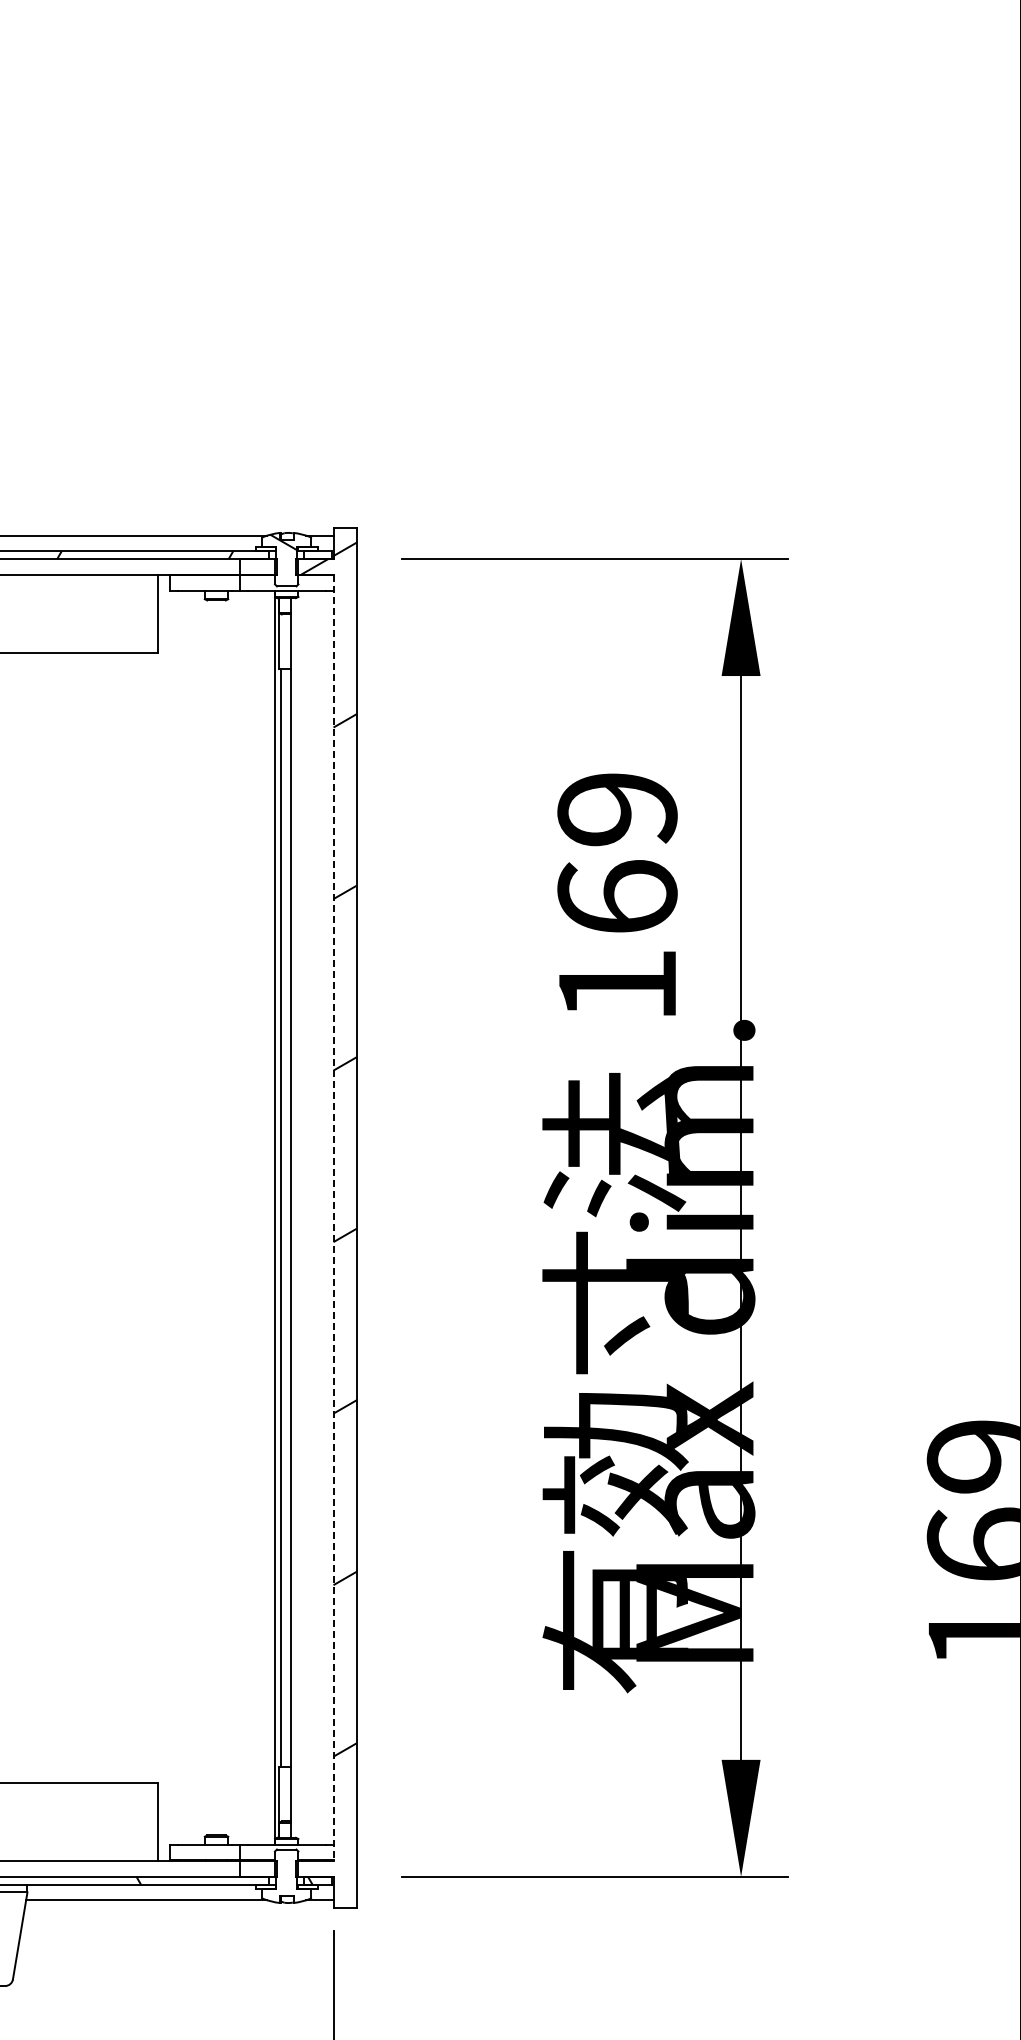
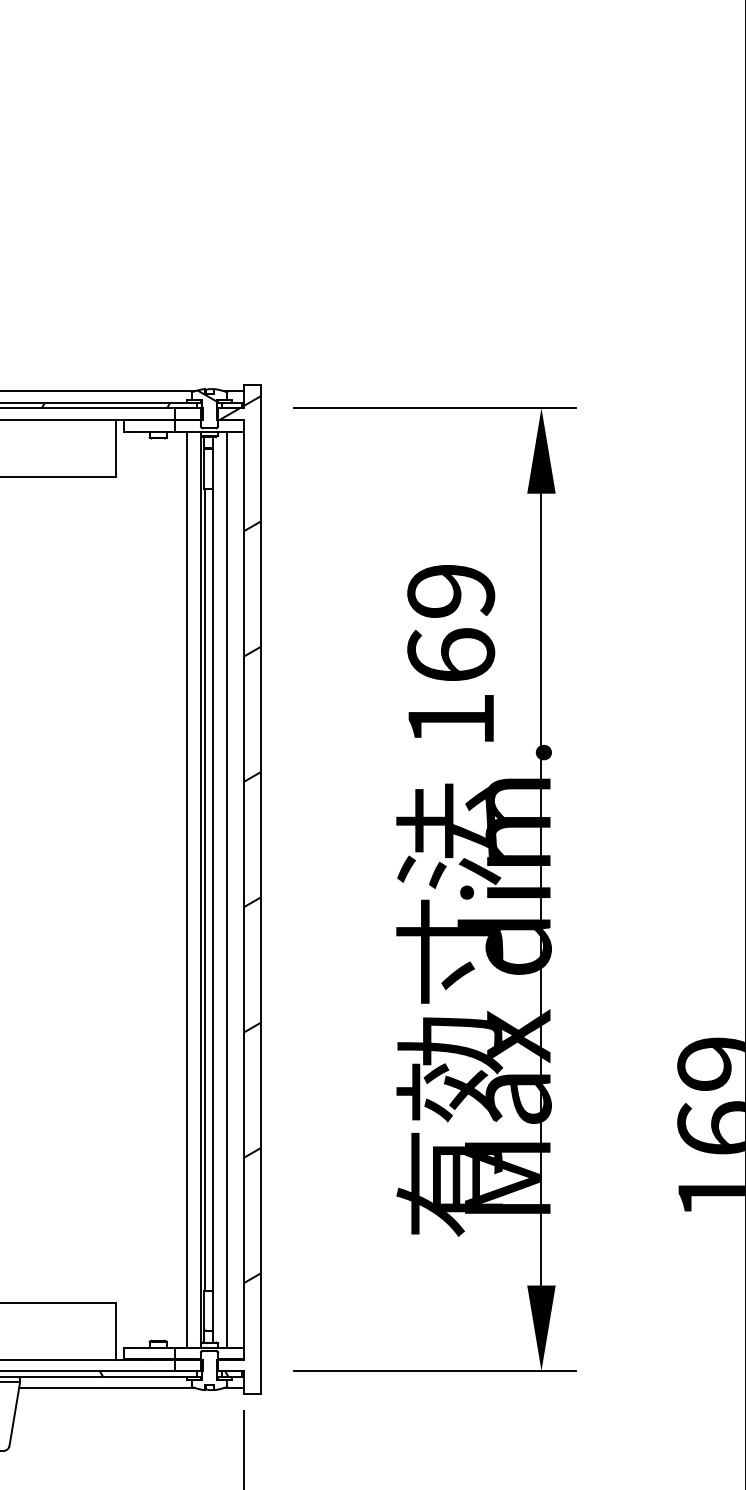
line: (255, 1217) -> (186, 889), added
line: (310, 1217) -> (226, 889), added
line: (333, 1218) -> (243, 890), dashed -> solid

